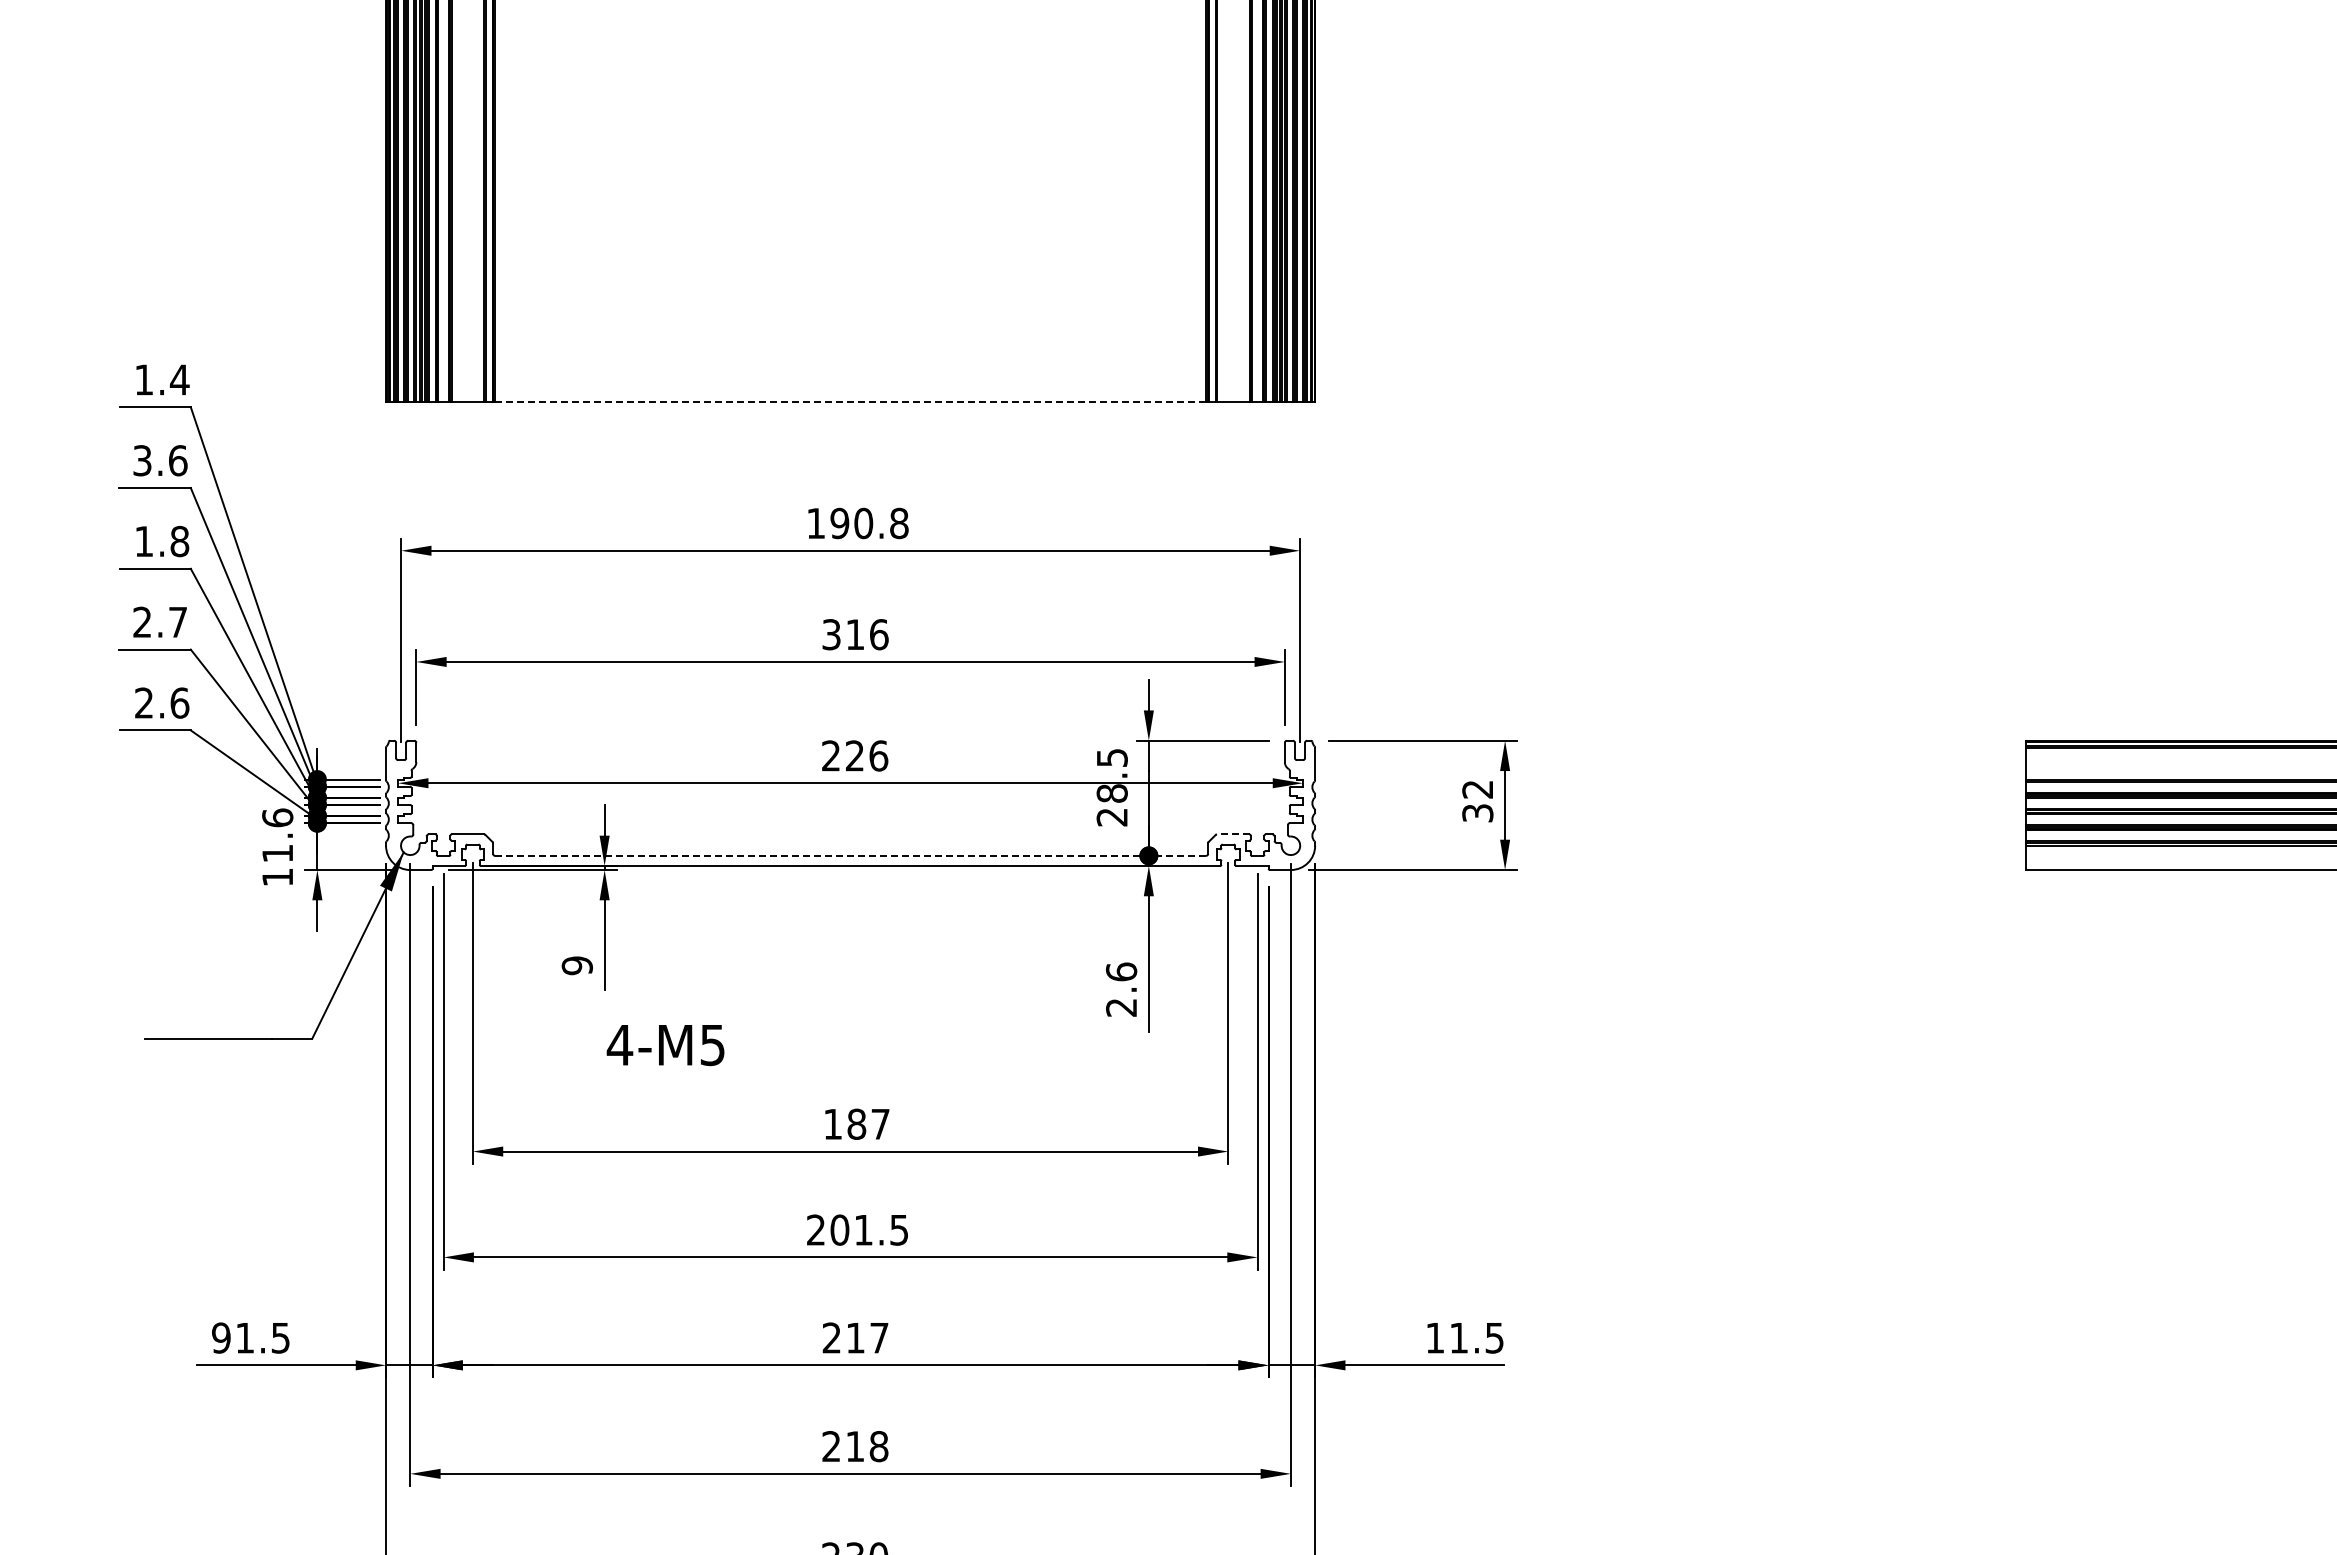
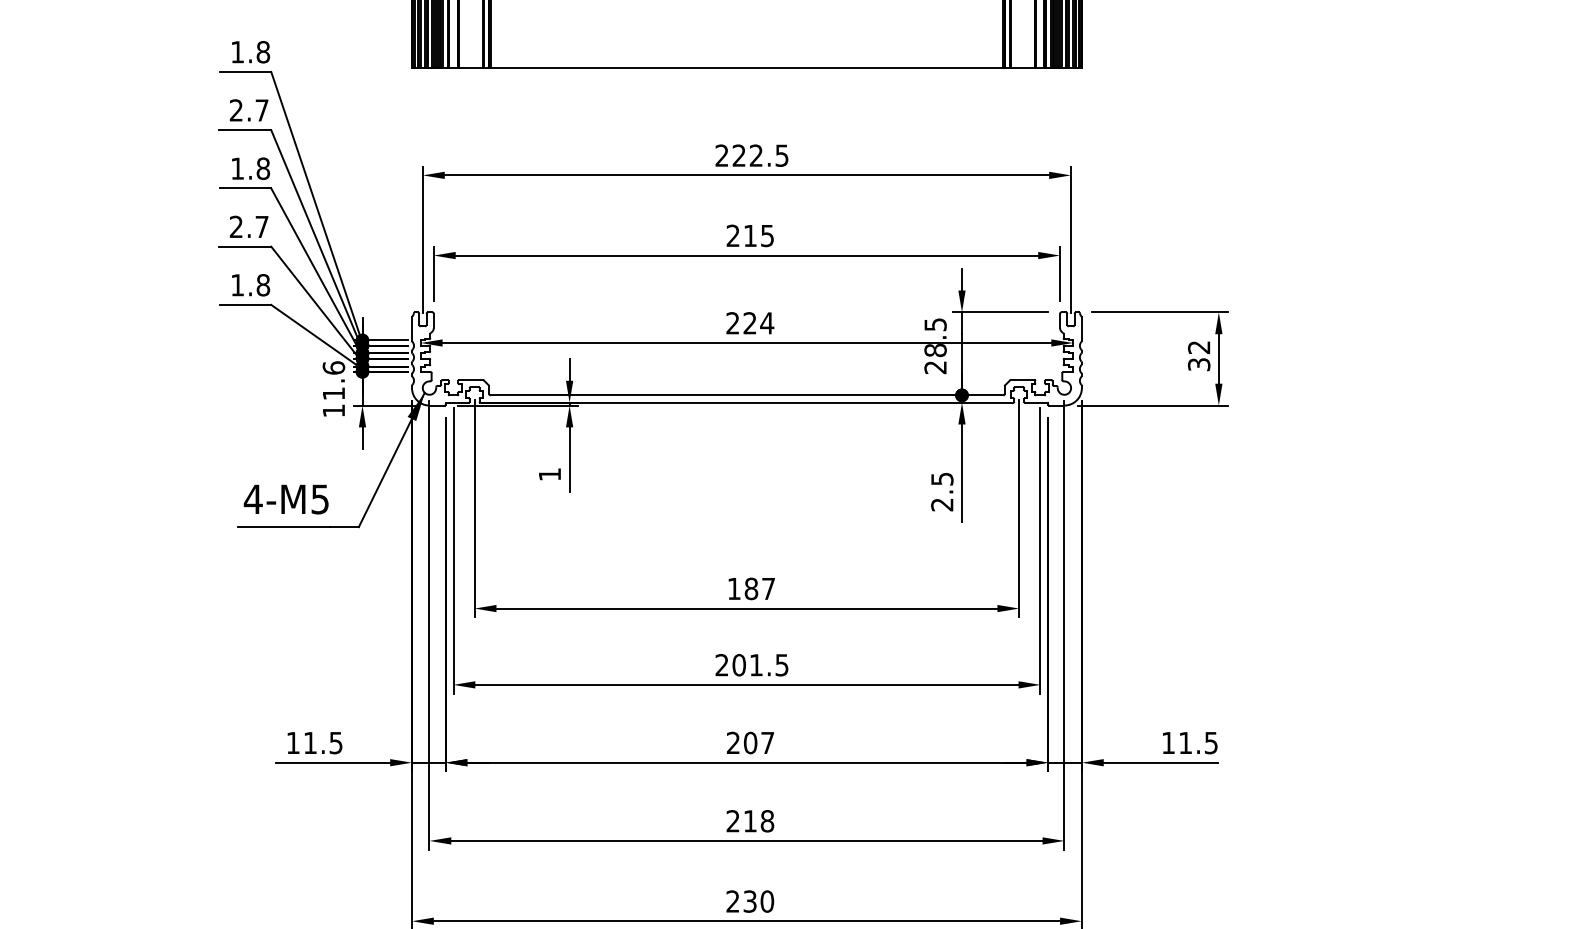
text: (179, 379) -> (263, 51), 1.4 -> 1.8
line: (850, 401) -> (746, 67), dashed -> solid
text: (160, 460) -> (249, 110), 3.6 -> 2.7
text: (857, 523) -> (751, 155), 190.8 -> 222.5
text: (855, 634) -> (750, 235), 316 -> 215
text: (162, 702) -> (250, 284), 2.6 -> 1.8
text: (878, 755) -> (767, 323), 226 -> 224
line: (1232, 834) -> (1022, 379), dashed -> solid
line: (850, 855) -> (746, 395), dashed -> solid
text: (577, 965) -> (550, 474), 9 -> 1
text: (1121, 971) -> (942, 478), 2.6 -> 2.5
text: (665, 1045) -> (286, 499), moved
text: (221, 1337) -> (293, 742), 91.5 -> 11.5
text: (855, 1337) -> (750, 742), 217 -> 207

